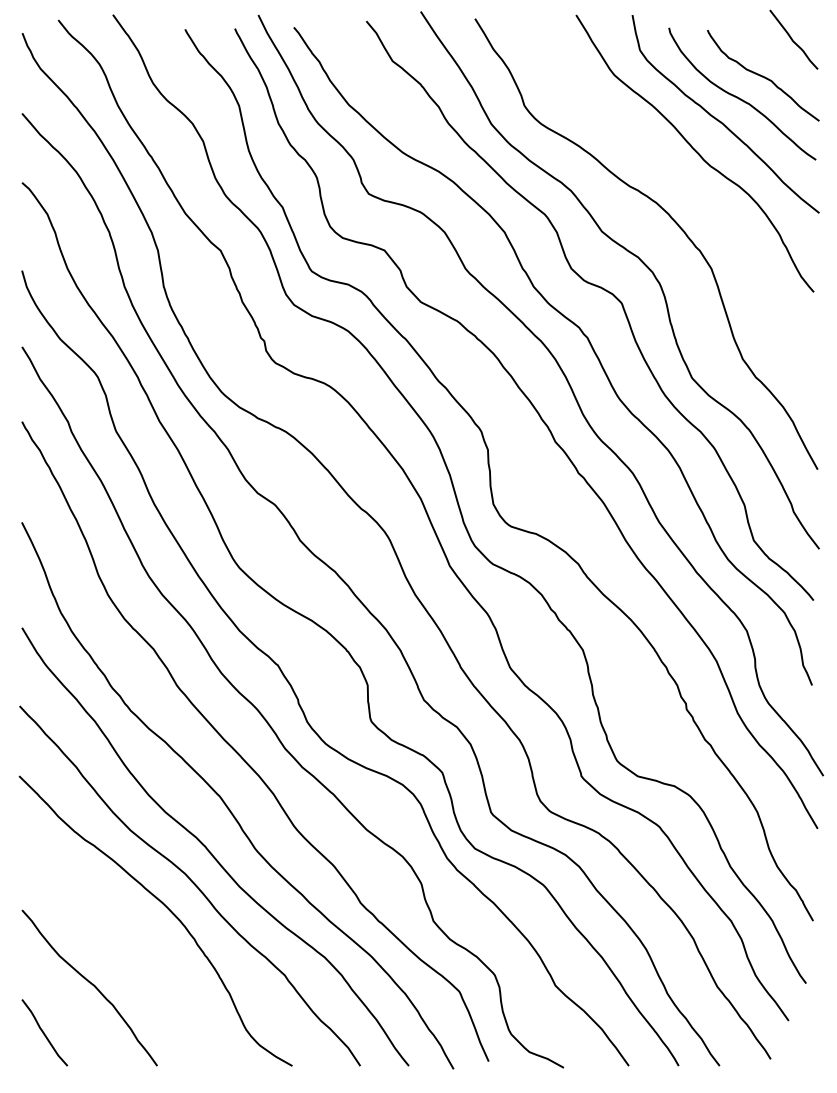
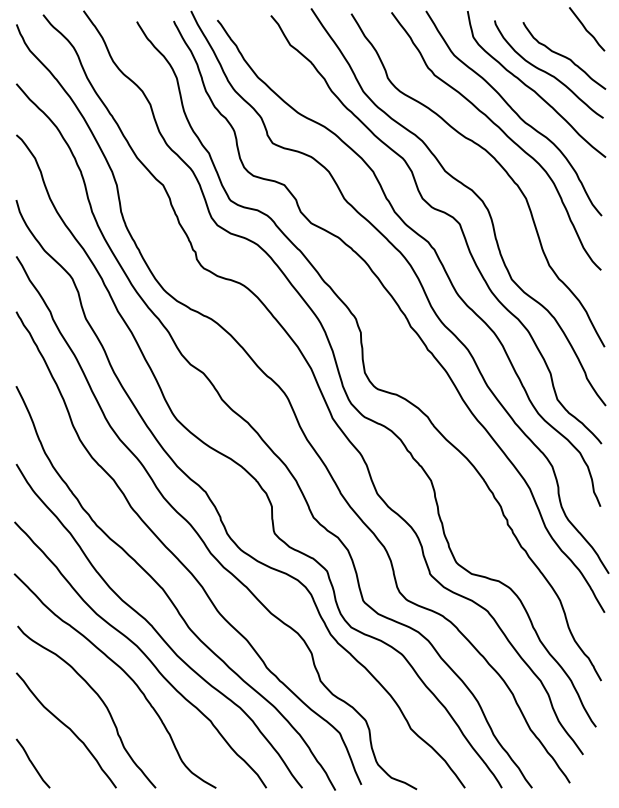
curve: (680, 180) -> (503, 133), added
curve: (131, 942) -> (97, 696), added

